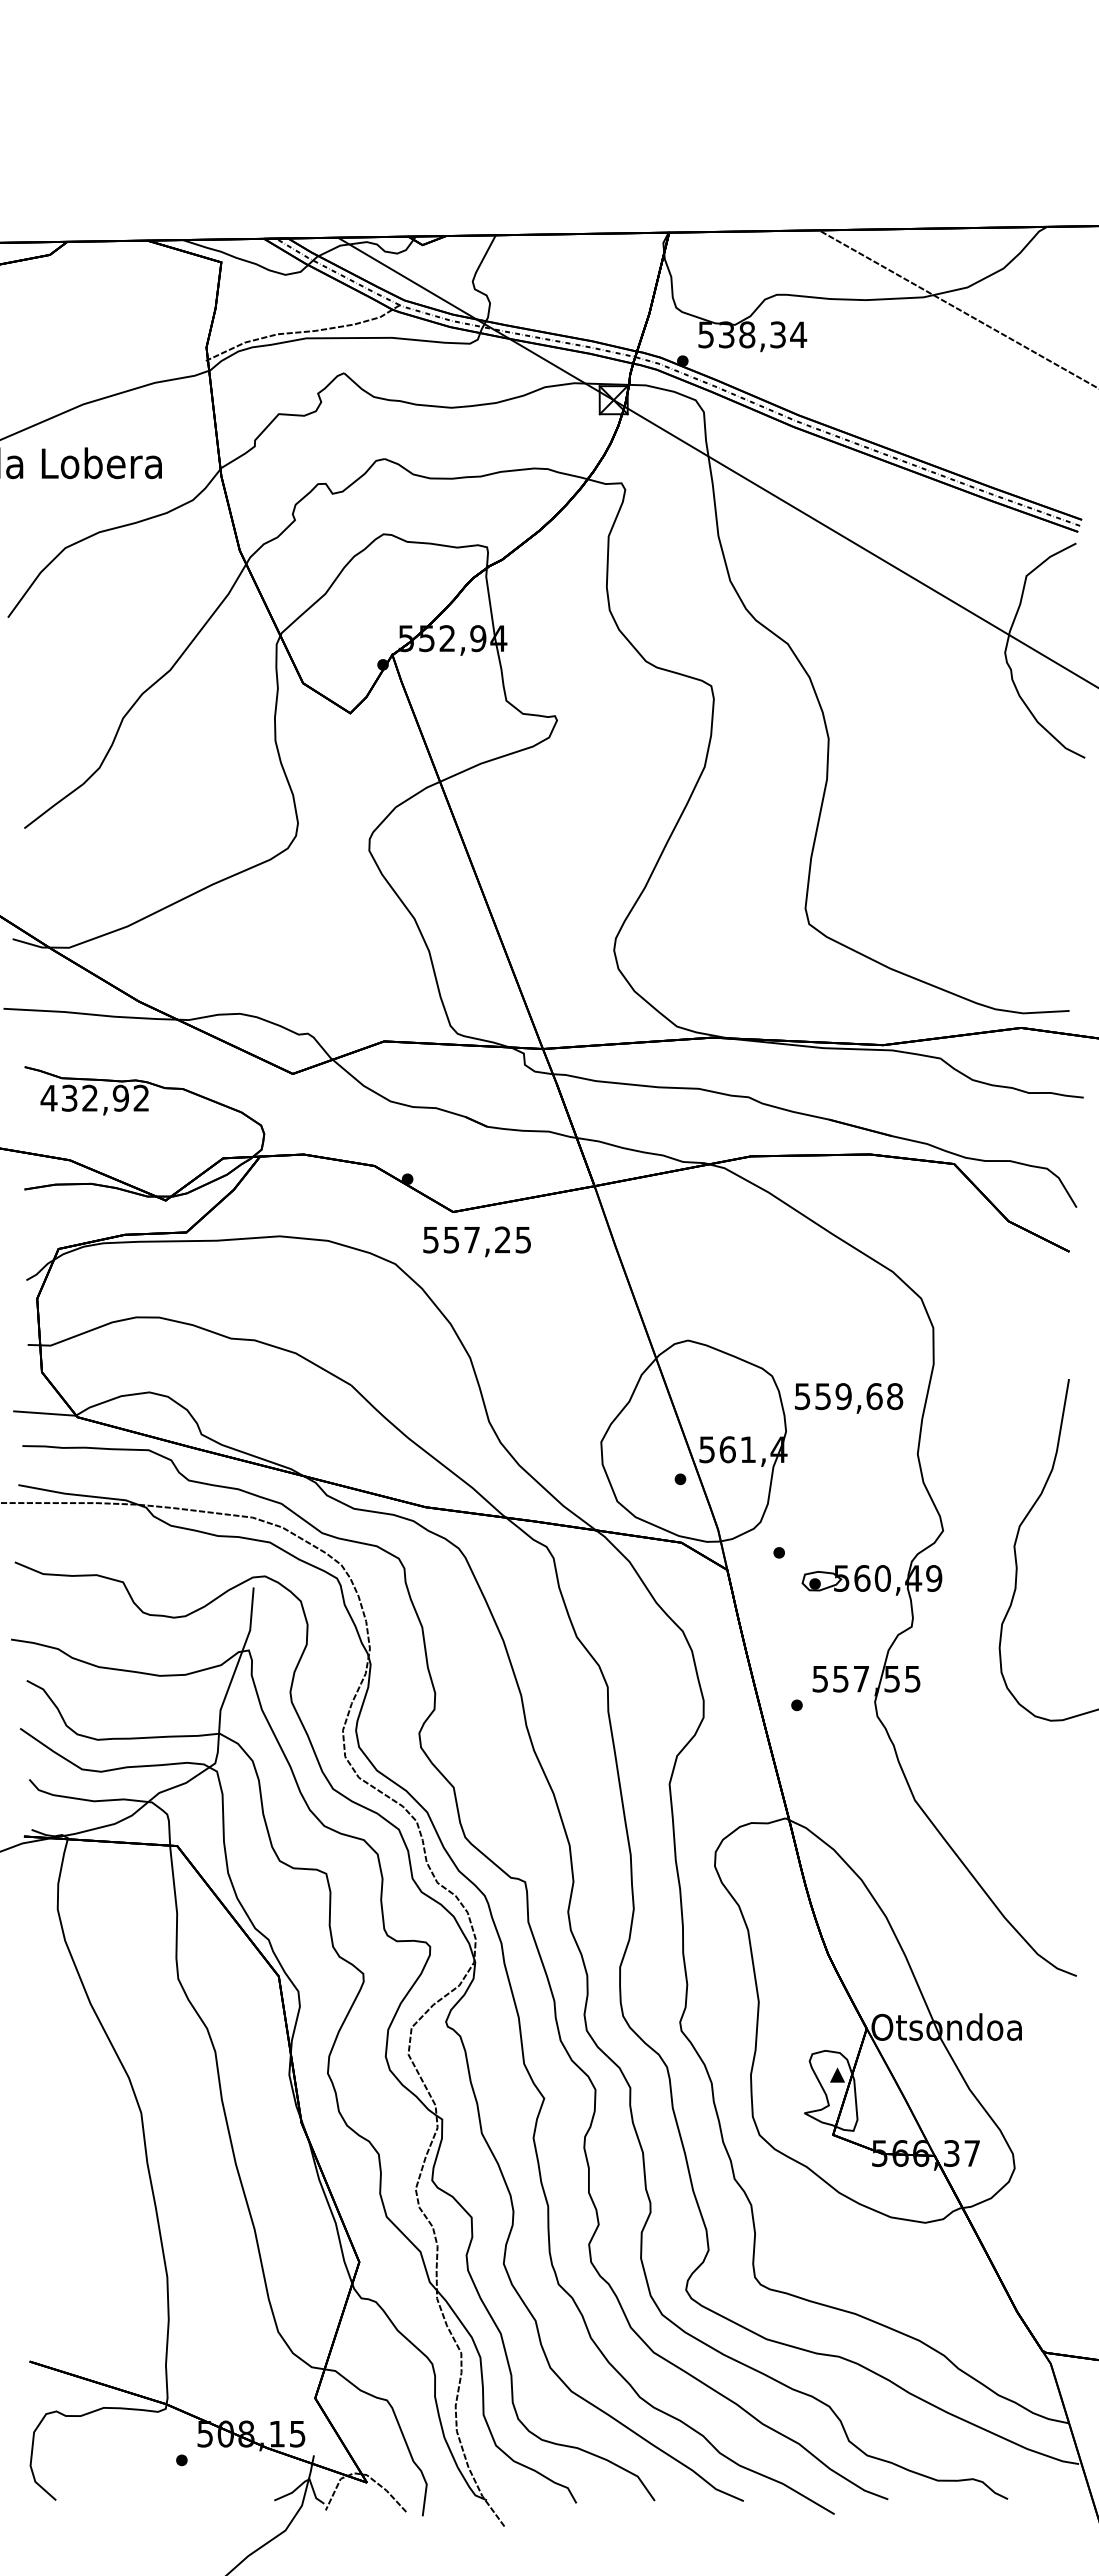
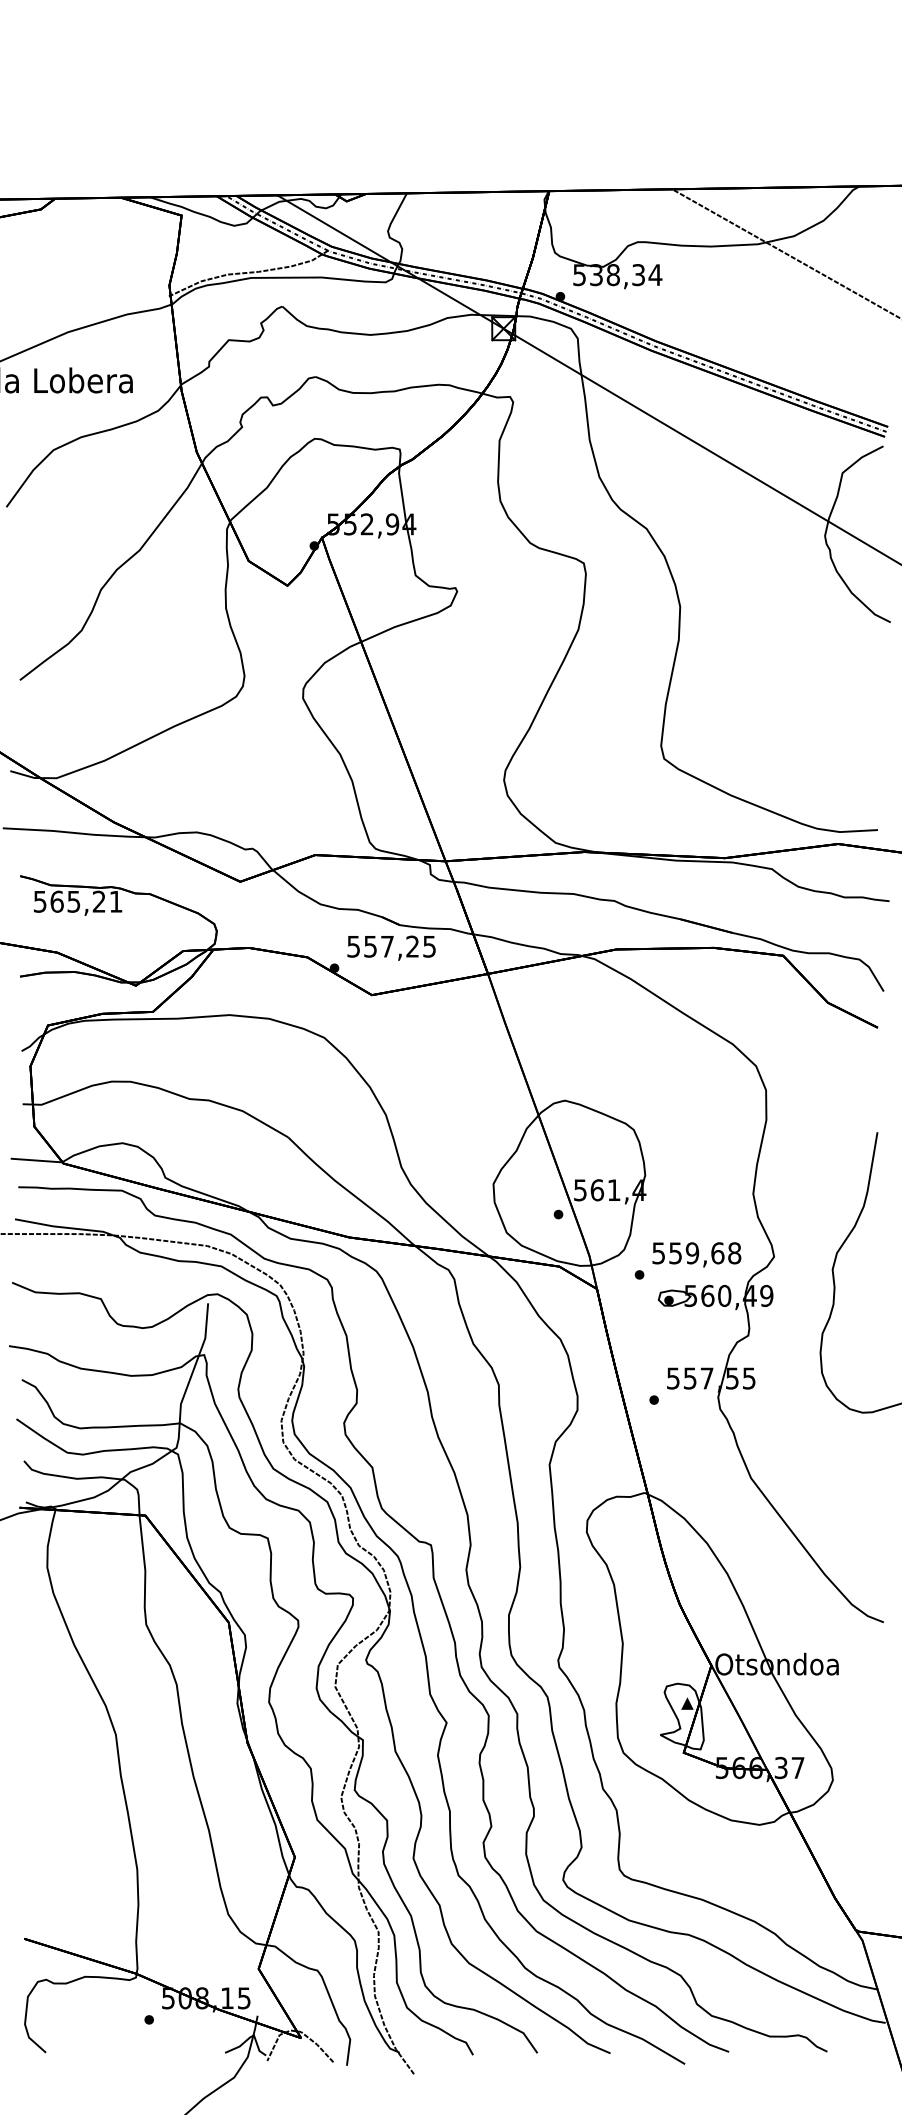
text: (94, 1097) -> (77, 901), 432,92 -> 565,21
text: (476, 1241) -> (391, 947), moved
text: (849, 1398) -> (697, 1254), moved

